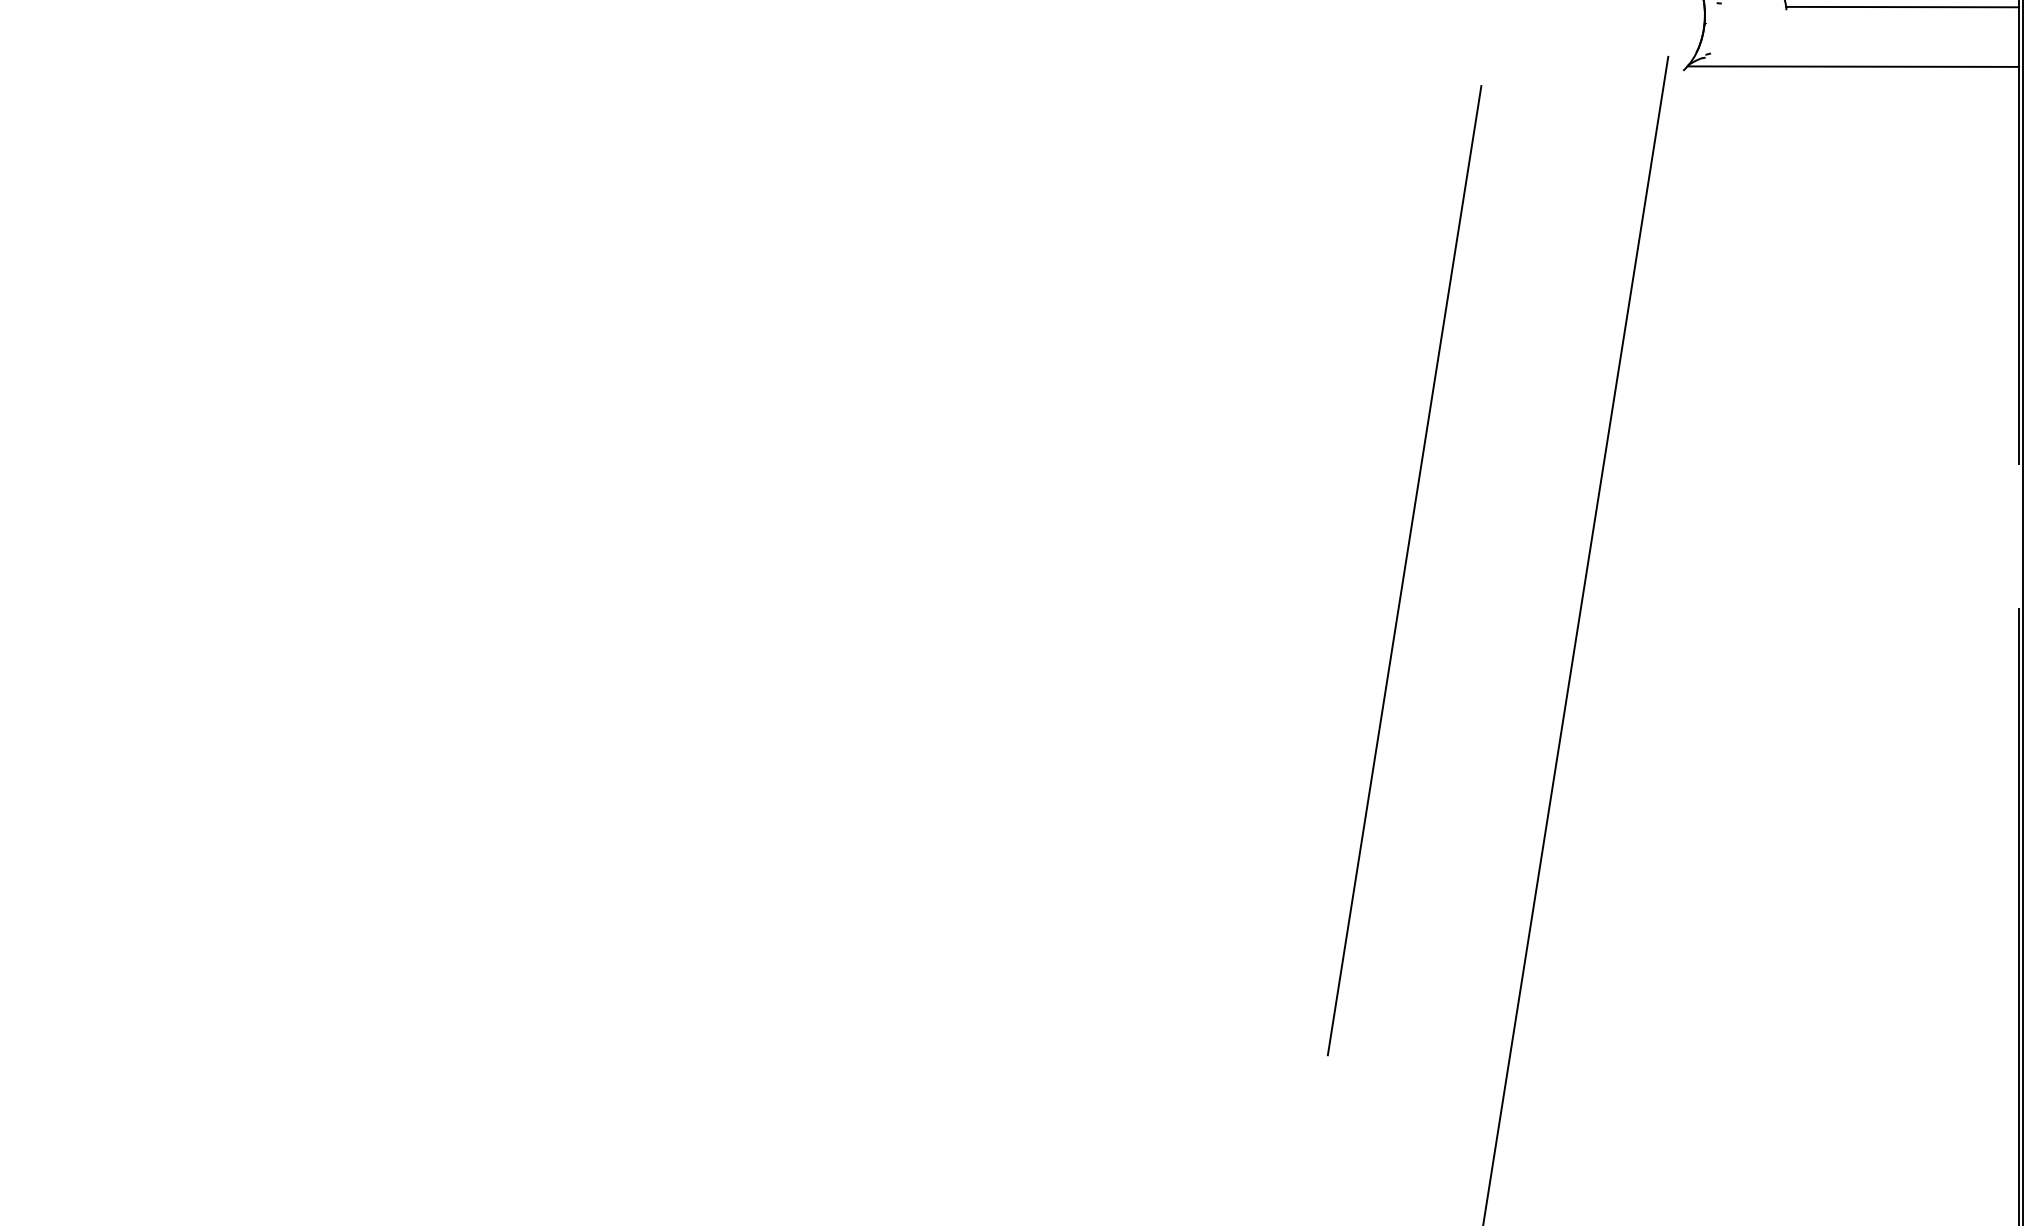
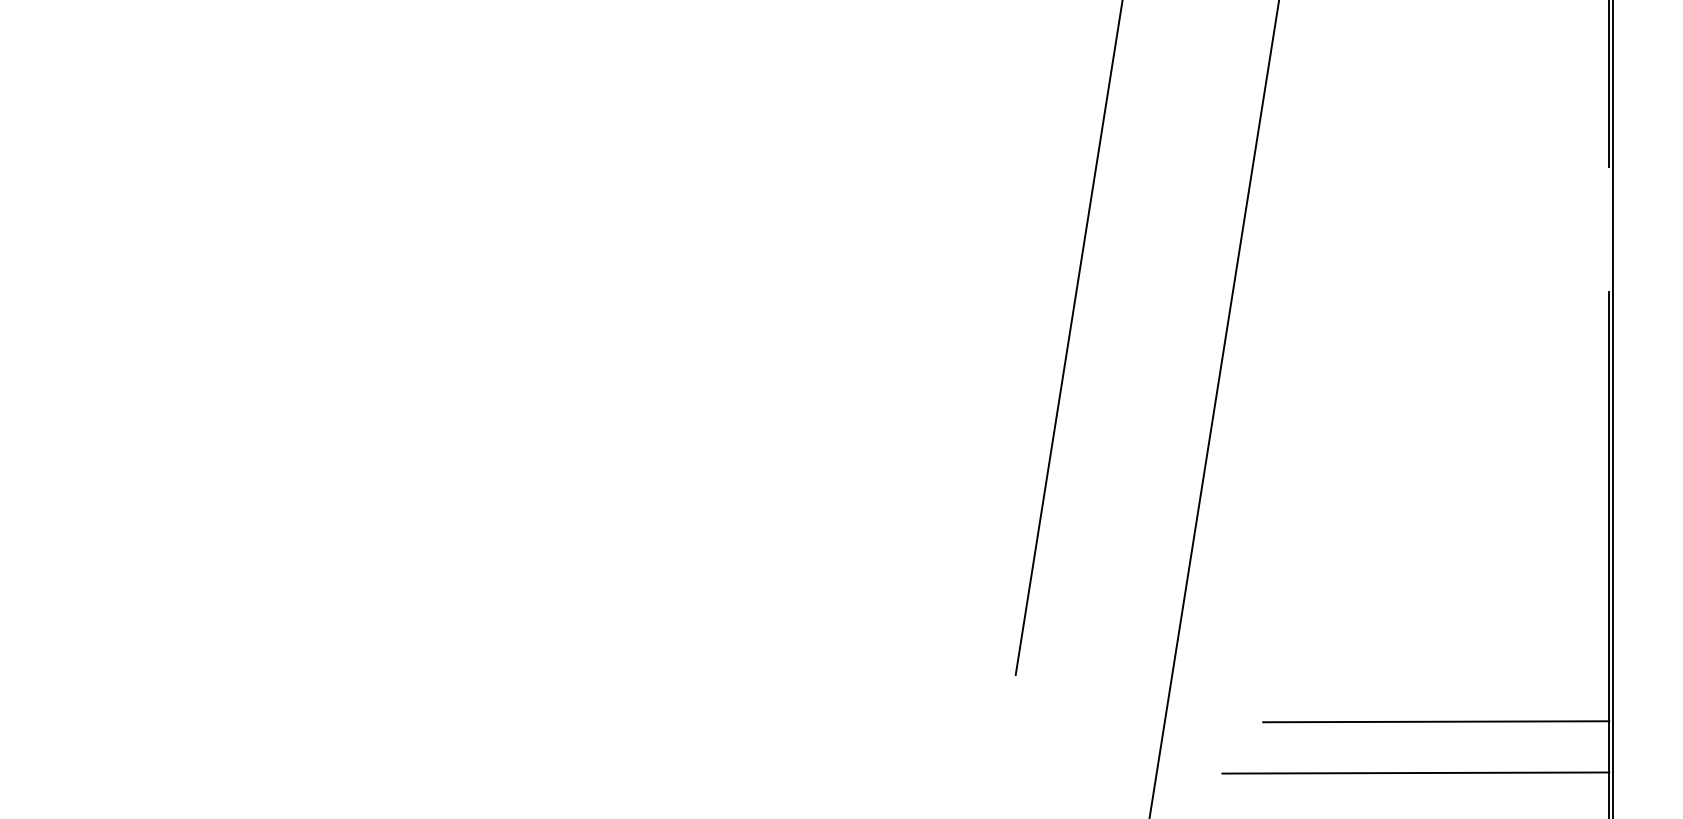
line: (1817, 1109) -> (1436, 721), added
line: (1793, 1168) -> (1415, 772), added

